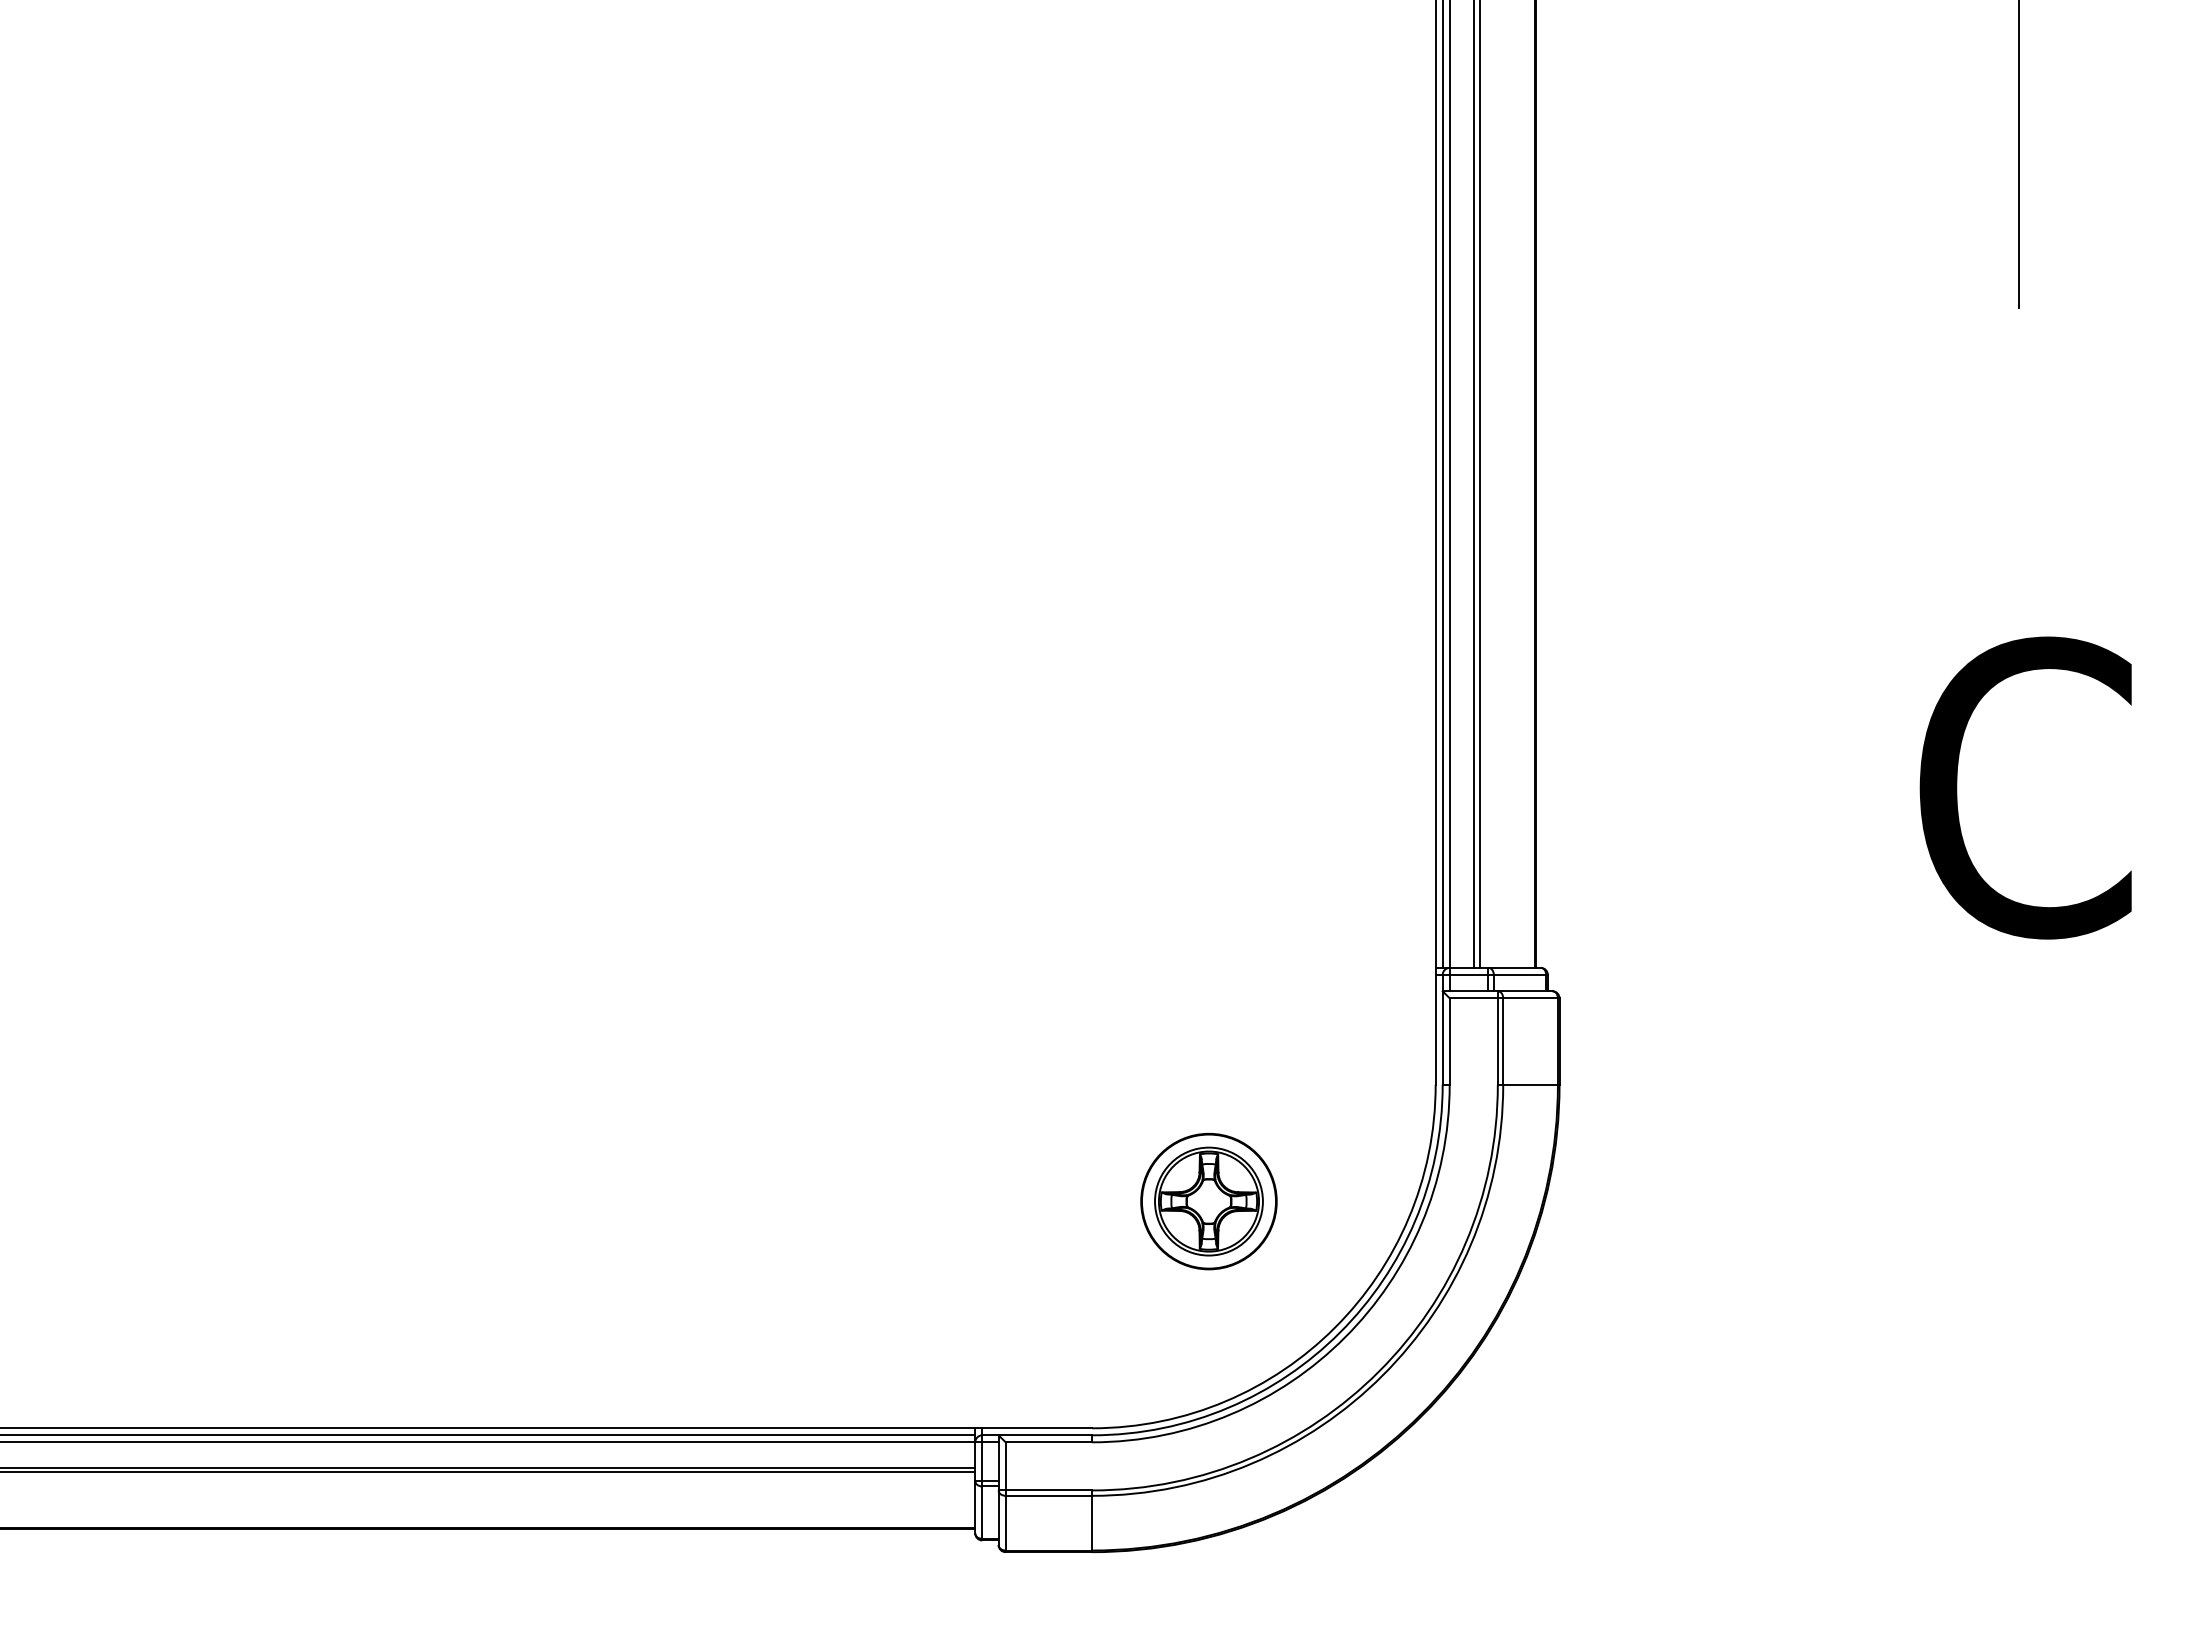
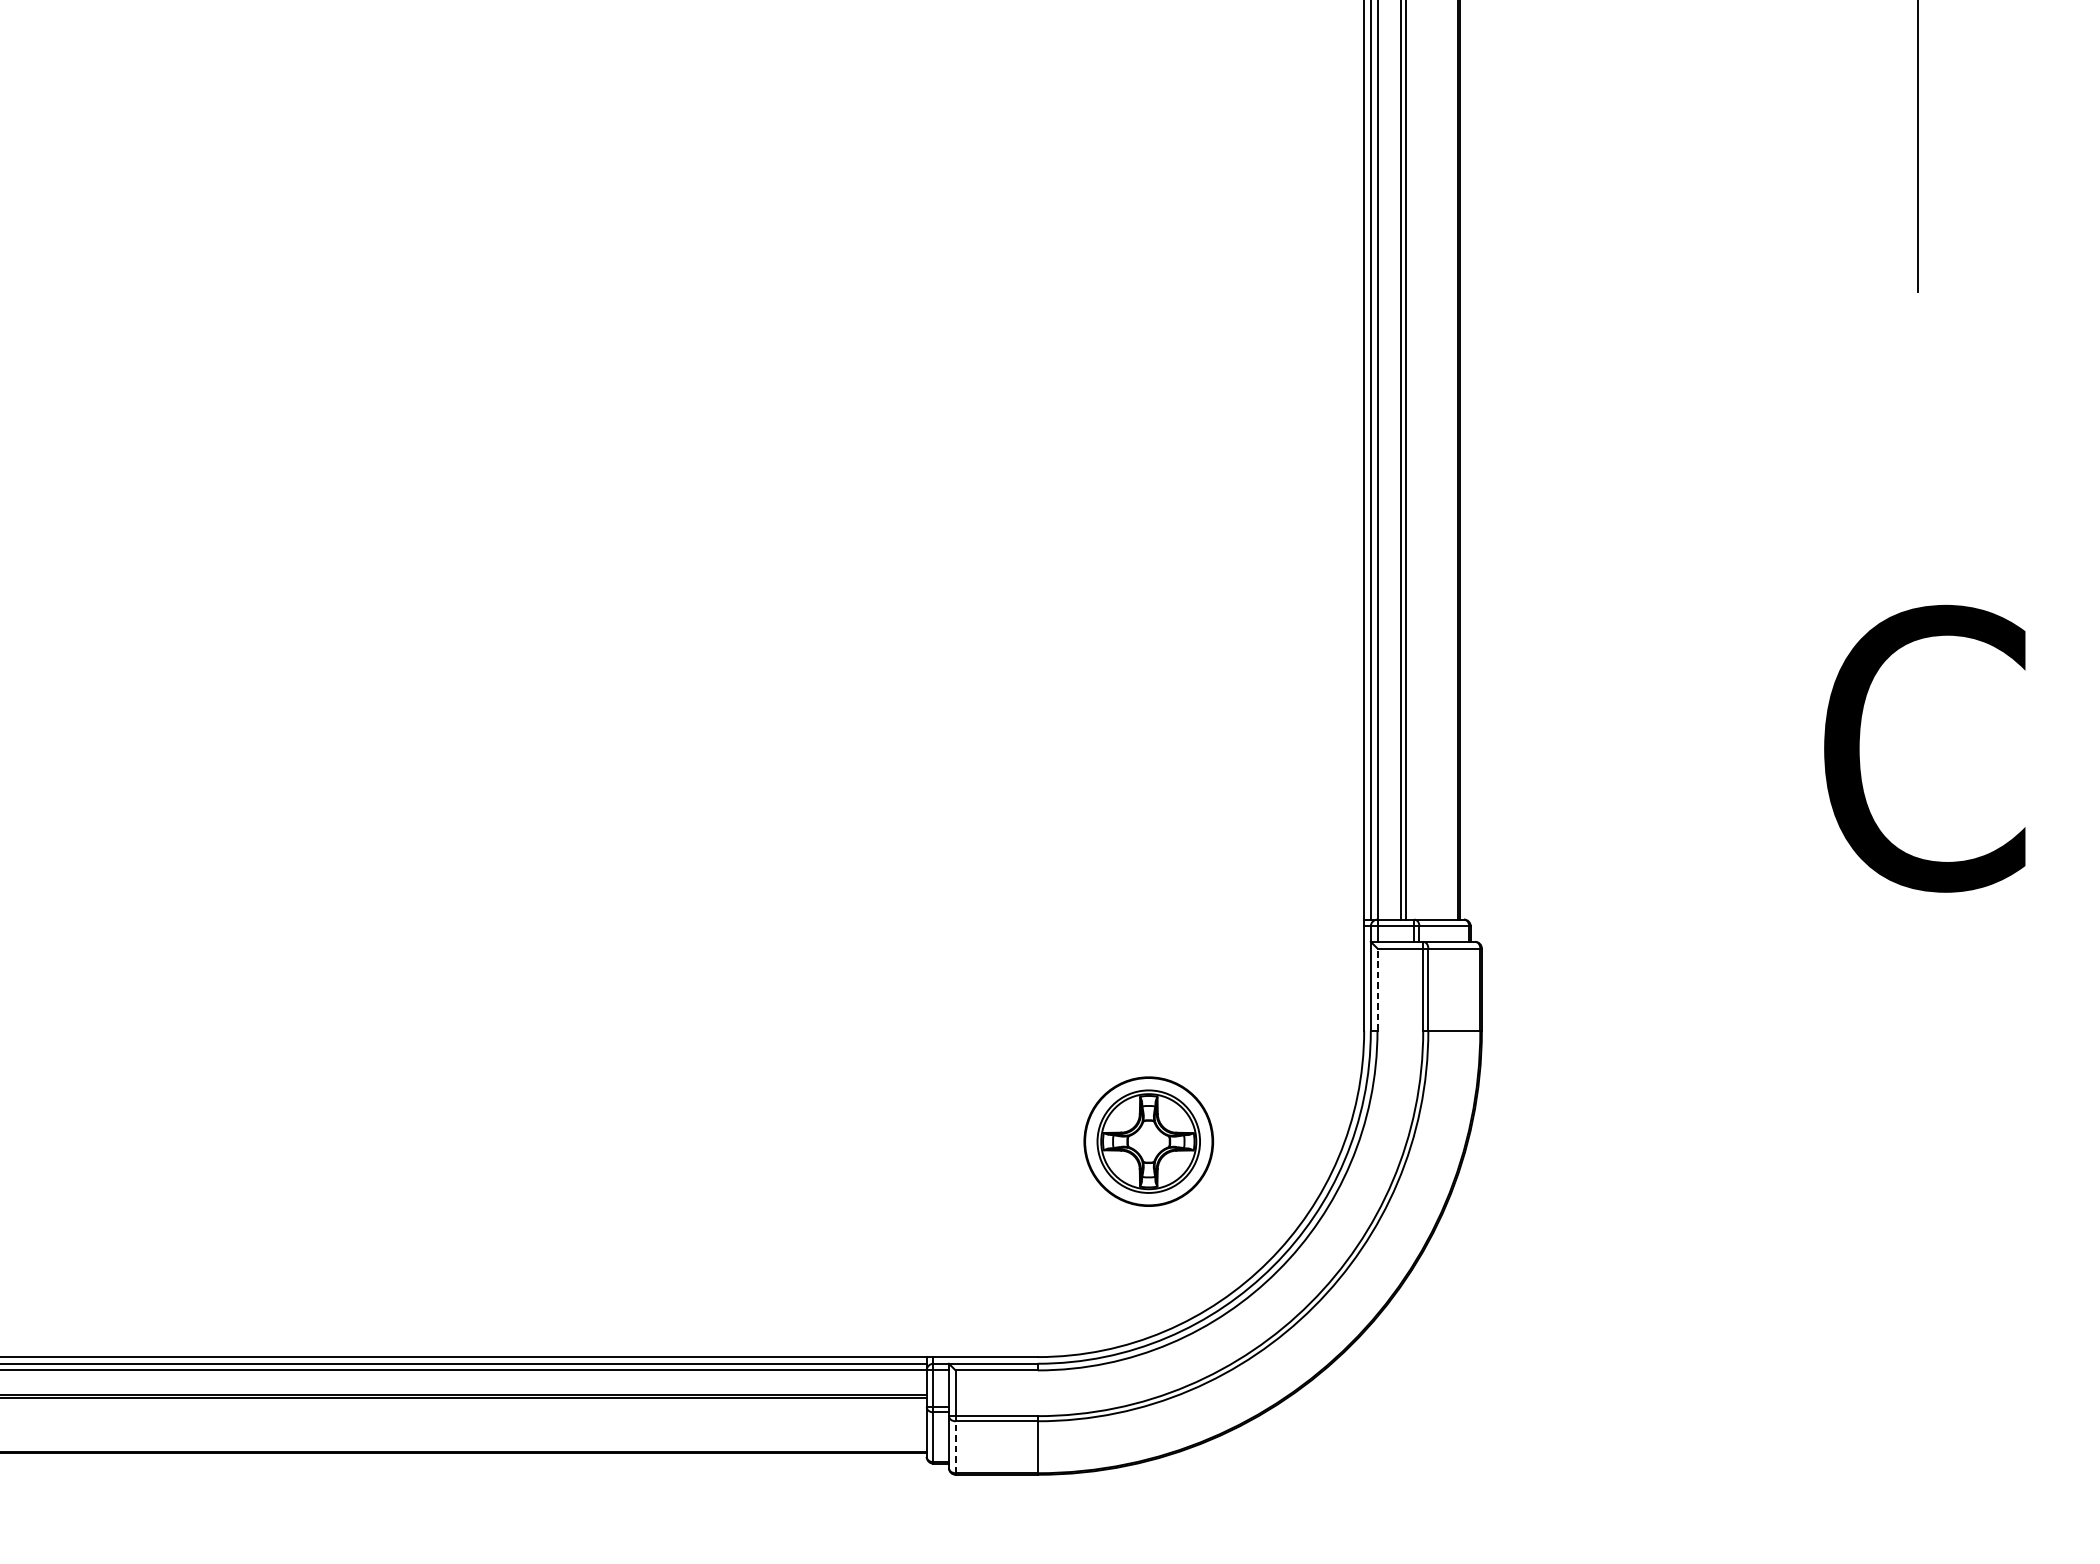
line: (1449, 1041) -> (1377, 989), solid -> dashed
line: (1005, 1522) -> (955, 1446), solid -> dashed

